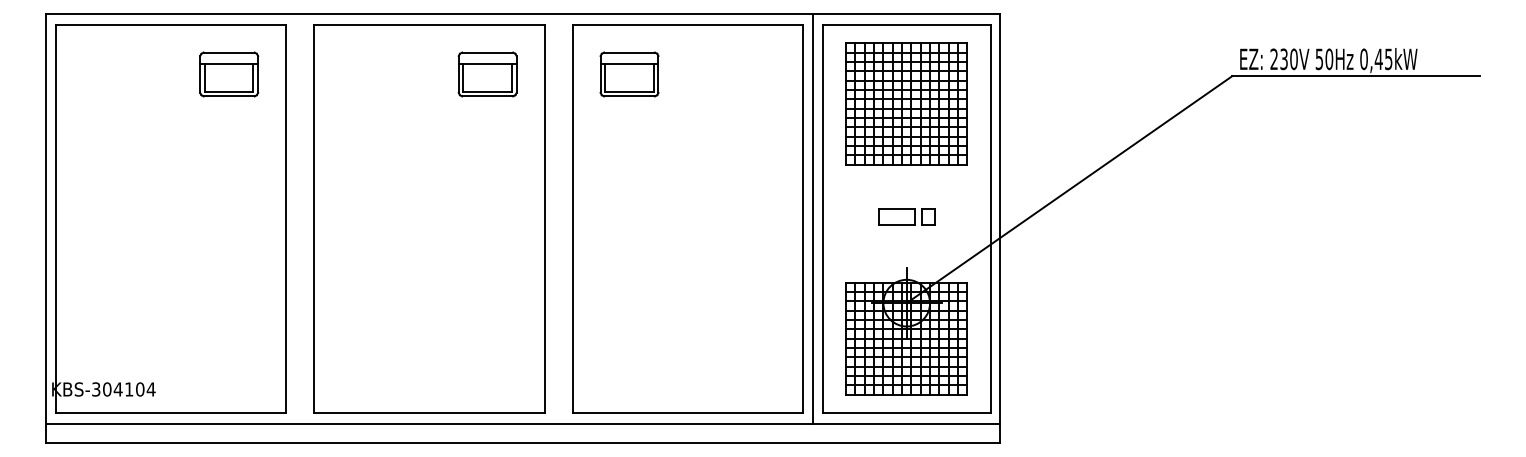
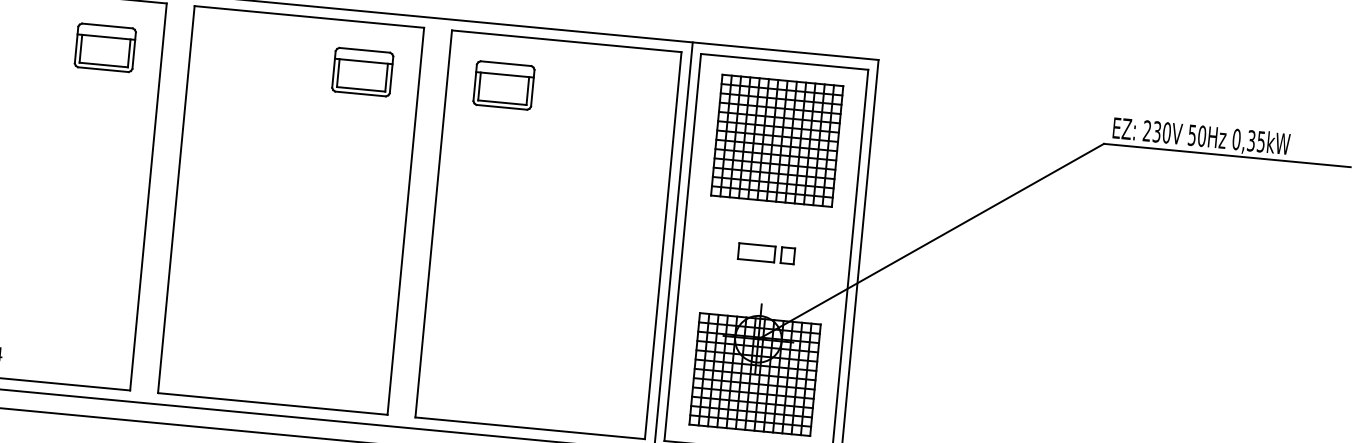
text: (1378, 59) -> (1251, 141), 0,45kW -> 0,35kW

